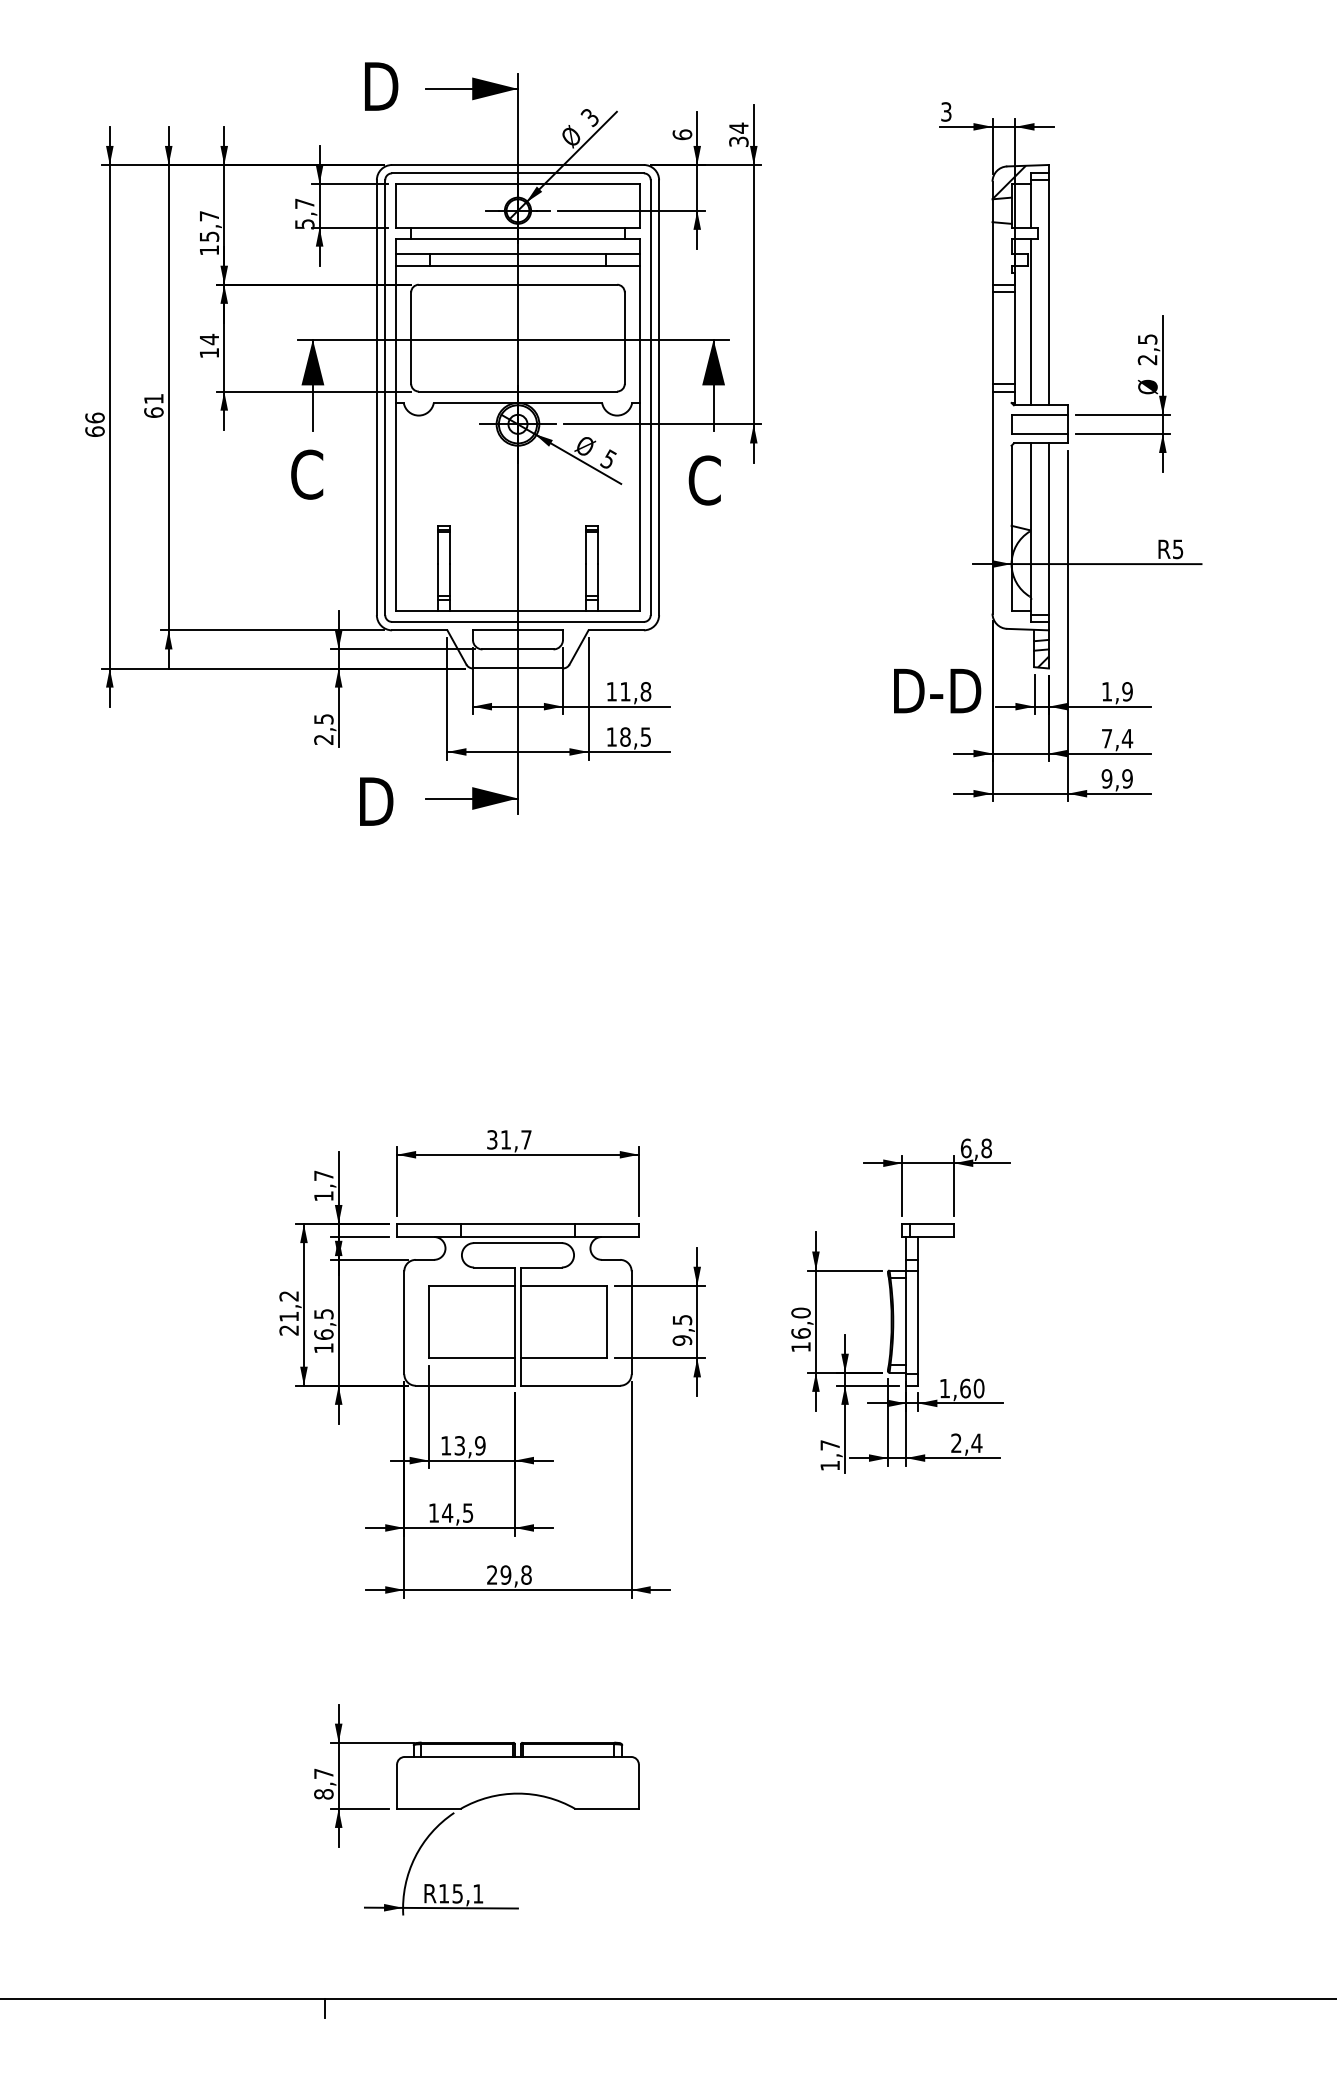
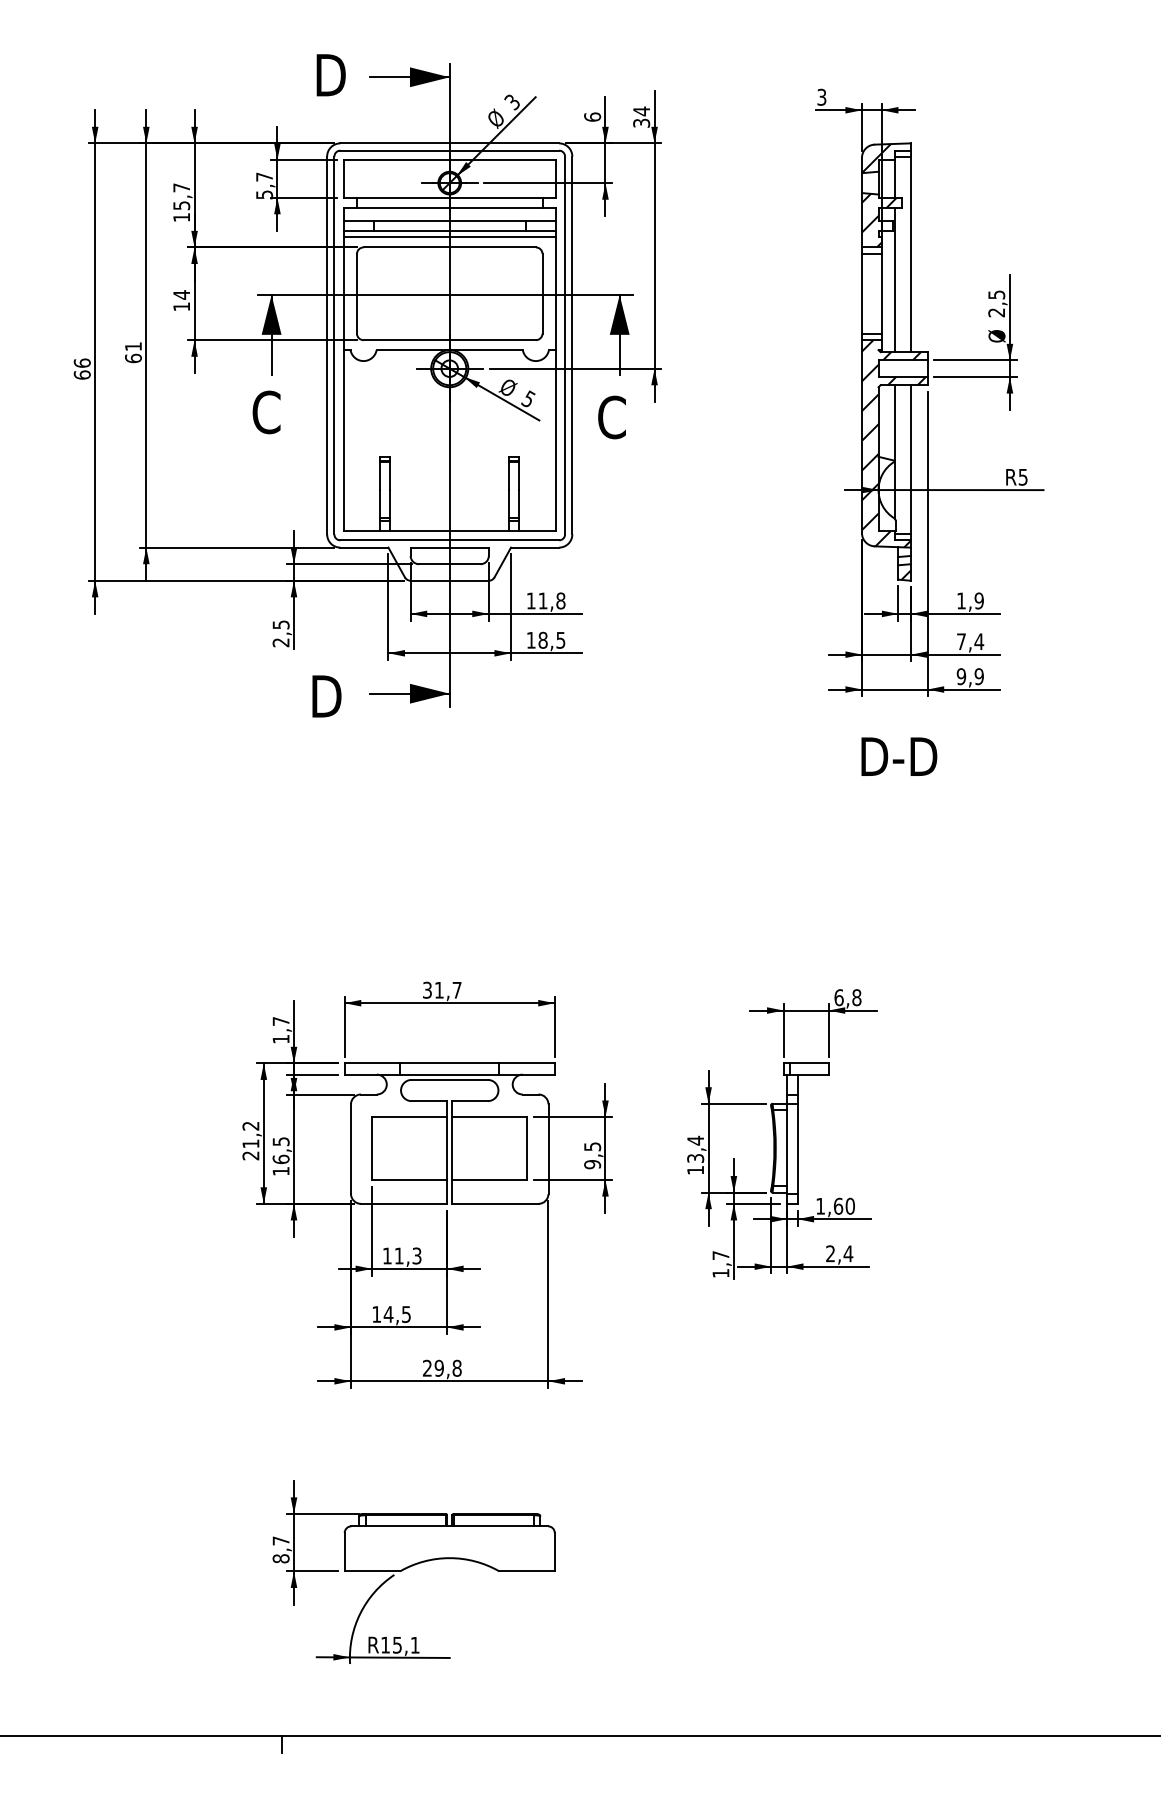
hatch: (1012, 253) -> (879, 220), added
line: (517, 273) -> (449, 237), added
hatch: (1029, 510) -> (894, 443), added
text: (937, 691) -> (899, 757), moved
text: (800, 1322) -> (695, 1148), 16,0 -> 13,4
text: (469, 1445) -> (407, 1255), 13,9 -> 11,3

